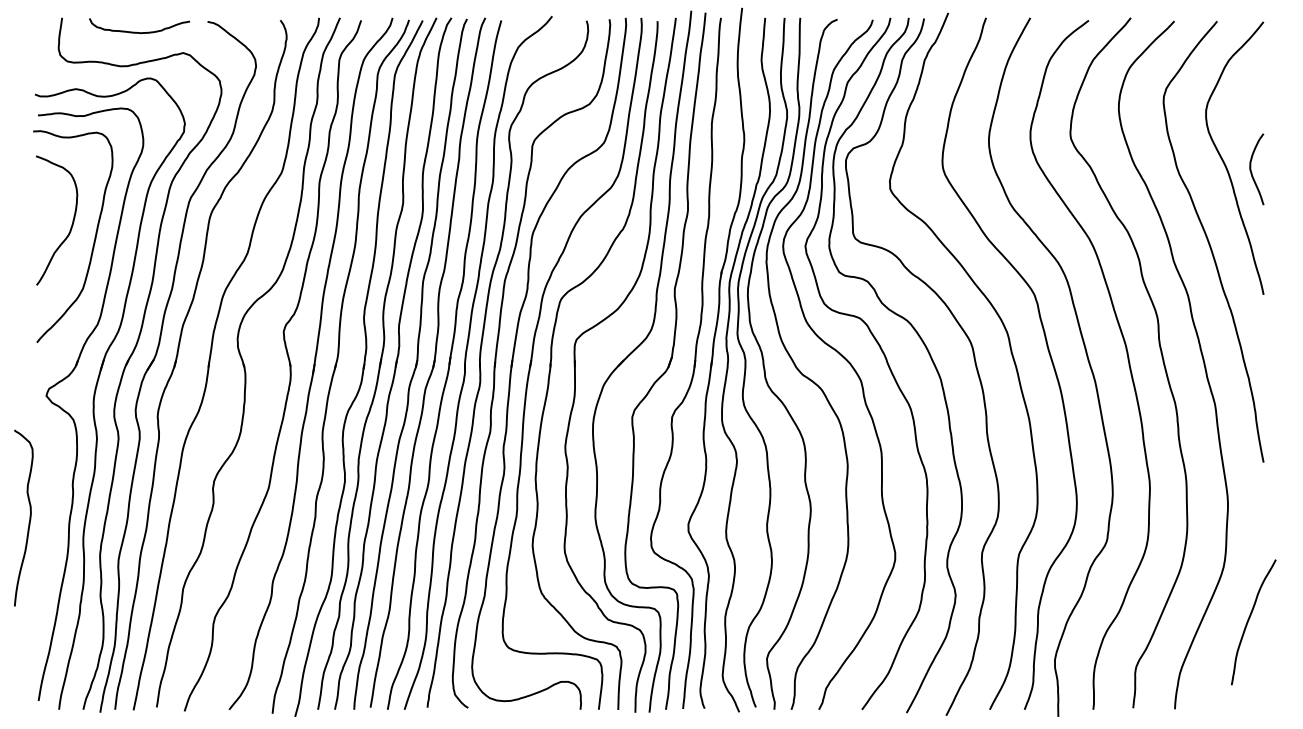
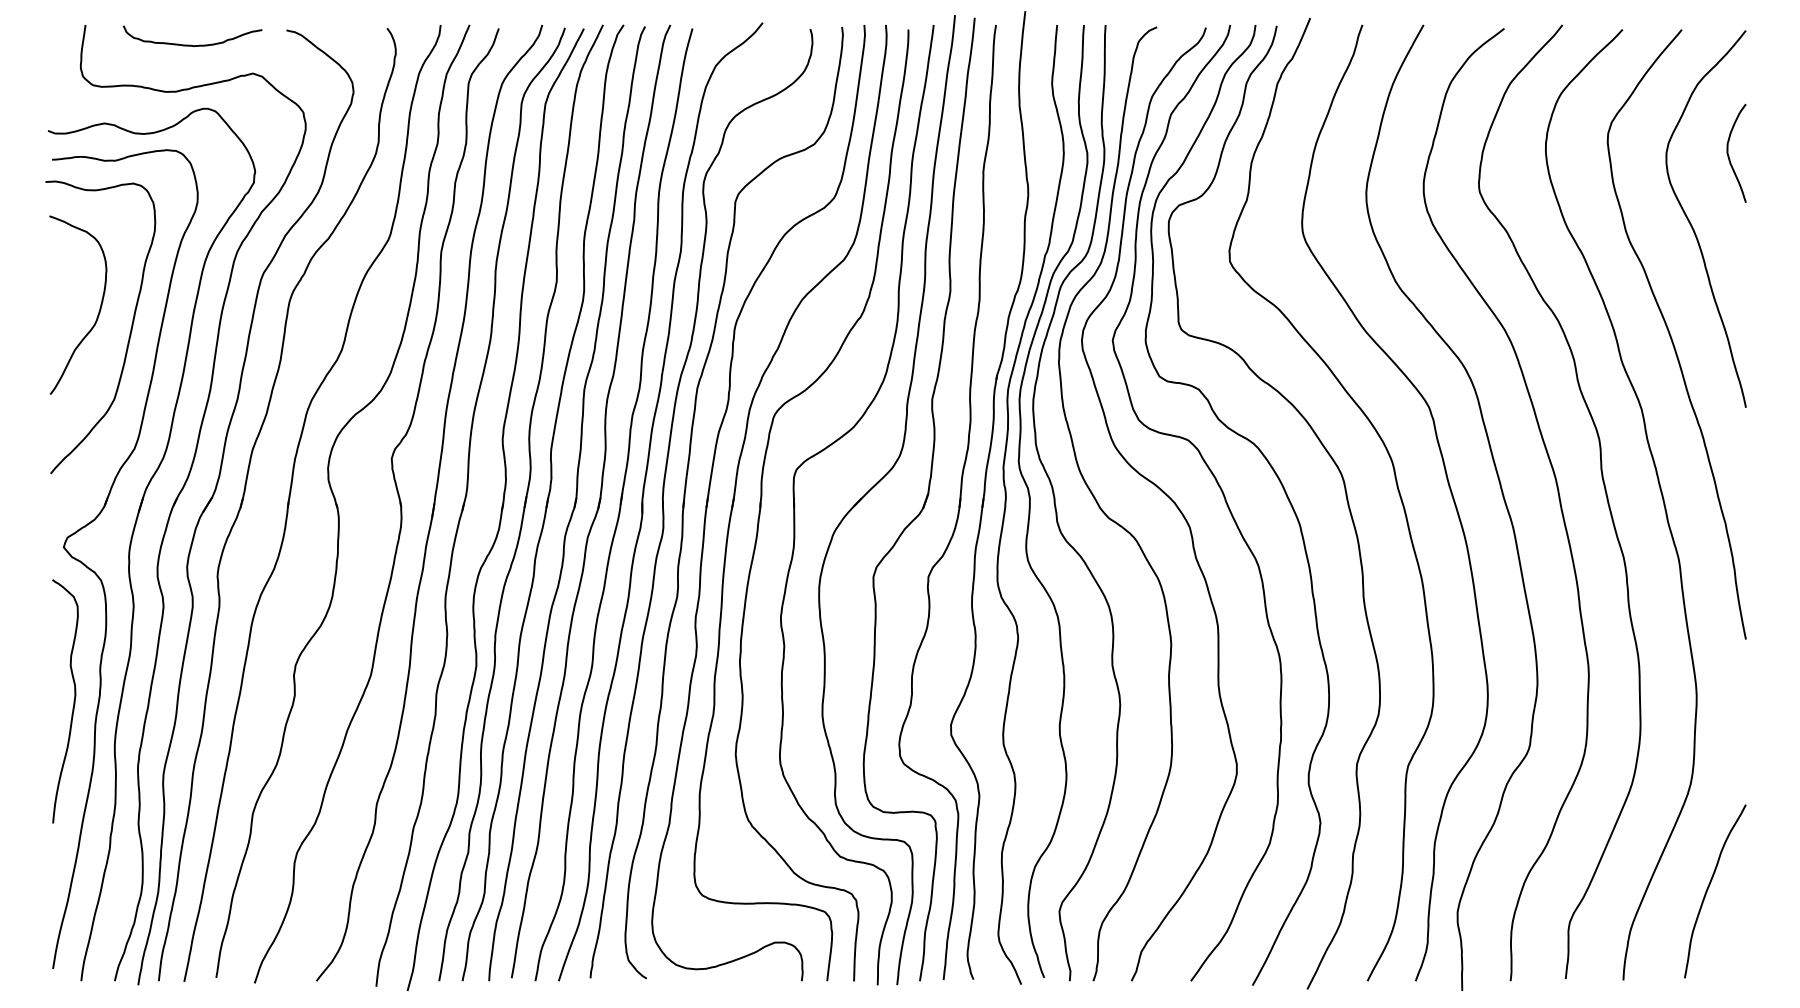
curve: (1251, 170) -> (1729, 155), moved
curve: (29, 518) -> (73, 701), moved
curve: (1249, 619) -> (1709, 887), moved

